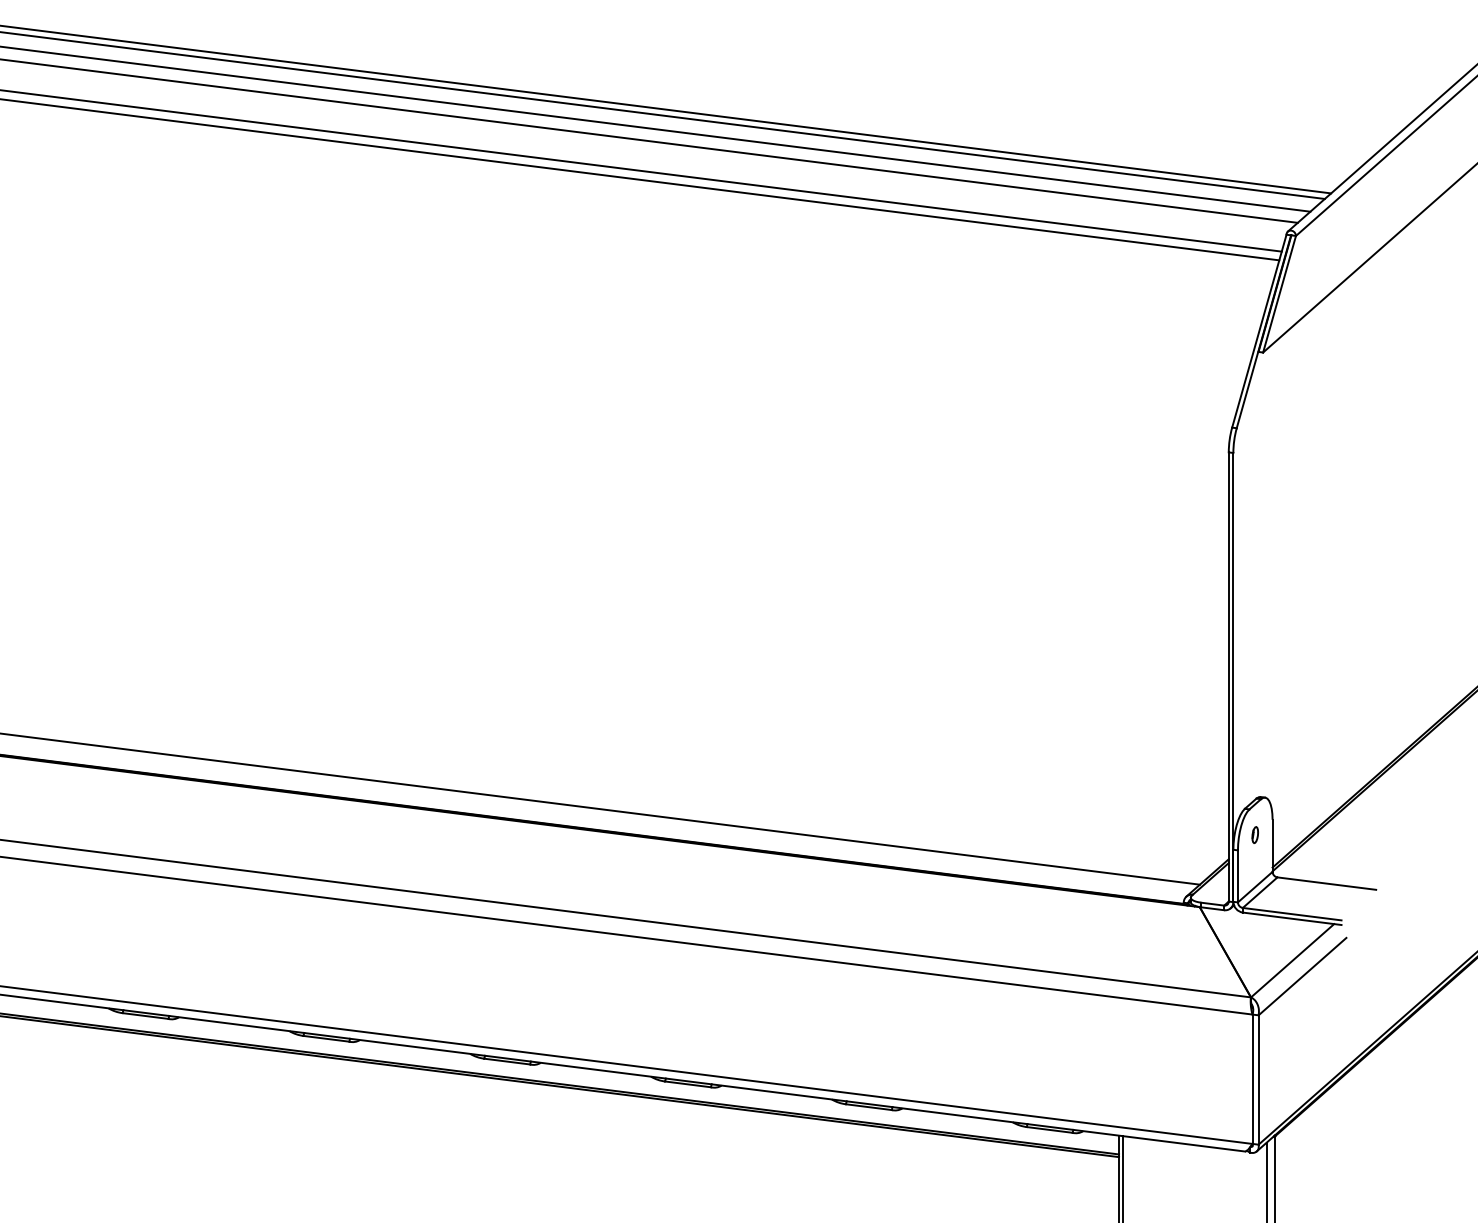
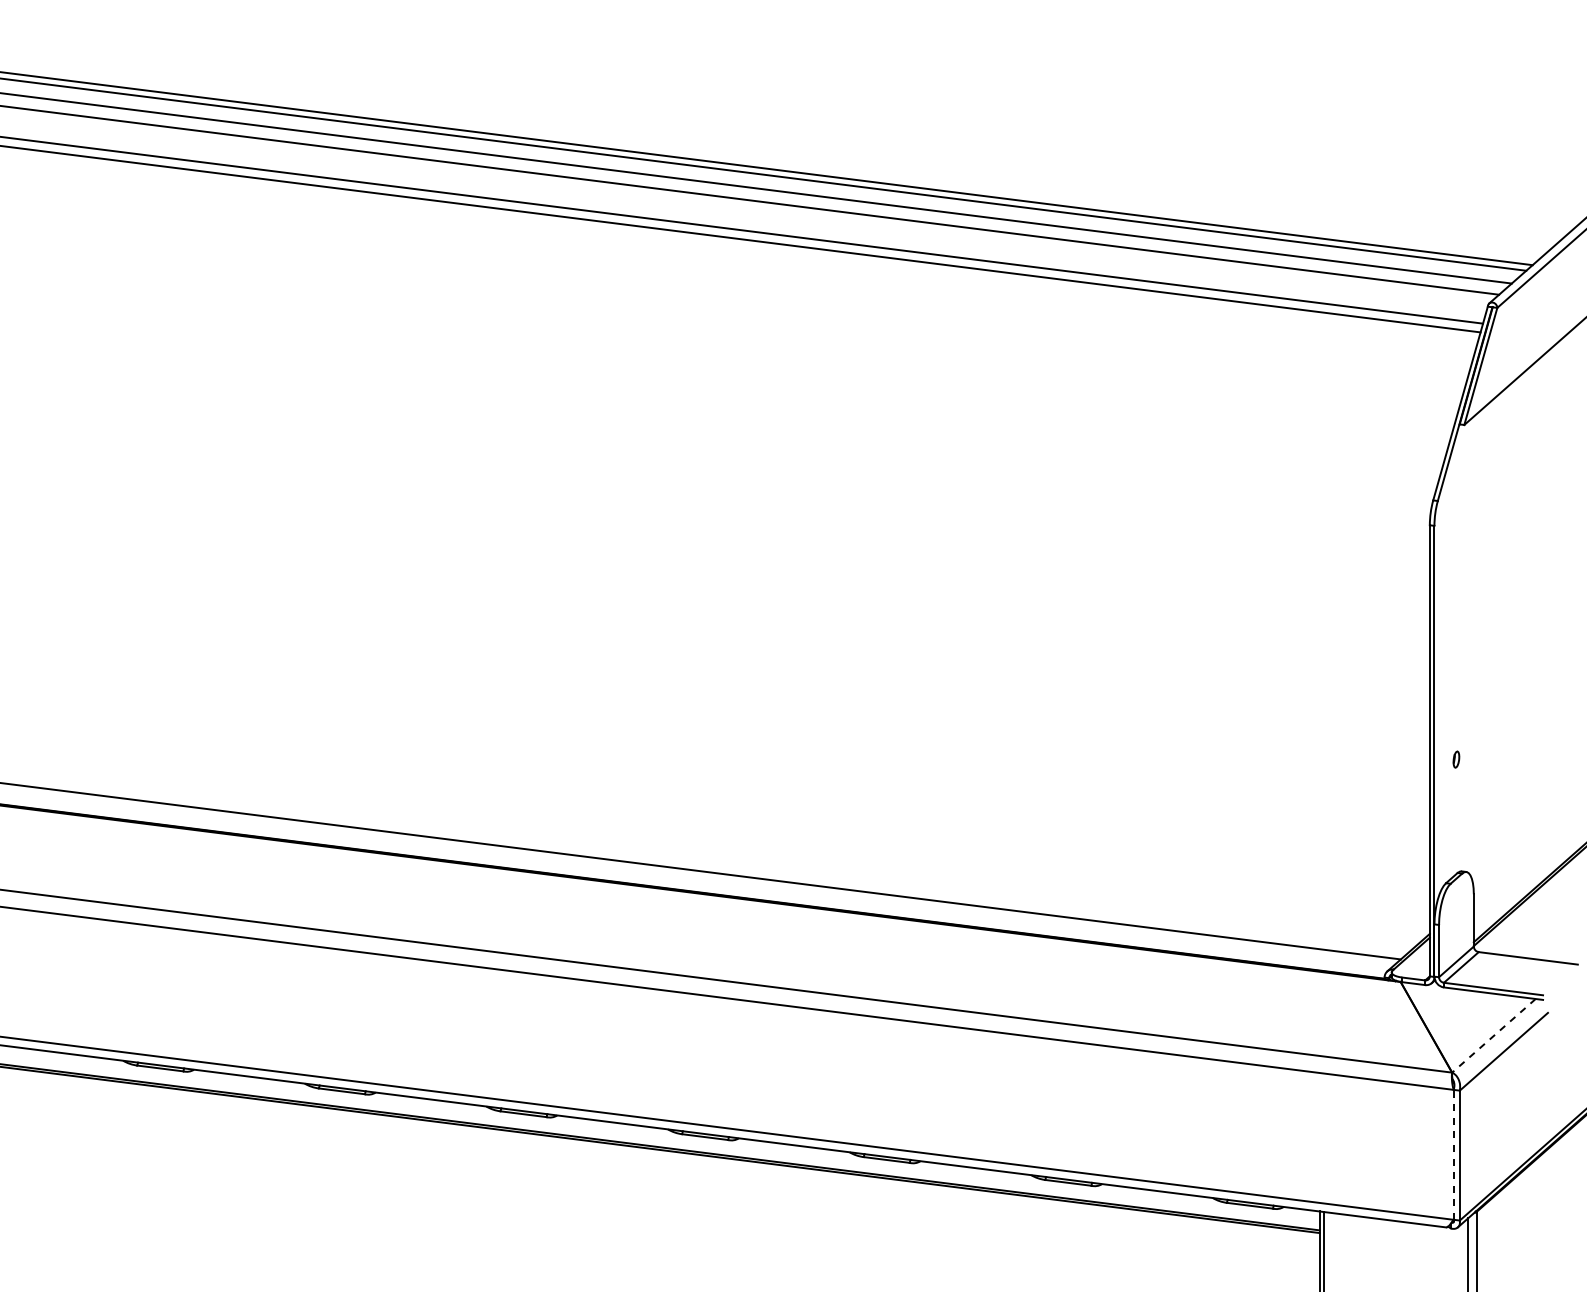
part: (1255, 834) -> (1456, 759), moved
line: (1292, 960) -> (1493, 1035), solid -> dashed
line: (1252, 1078) -> (1453, 1154), solid -> dashed

